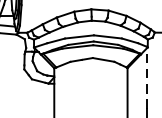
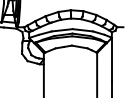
line: (147, 77) -> (111, 59), dashed -> solid

